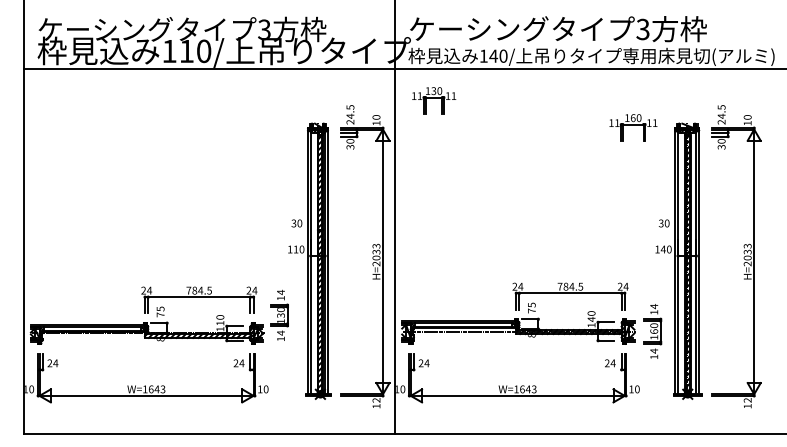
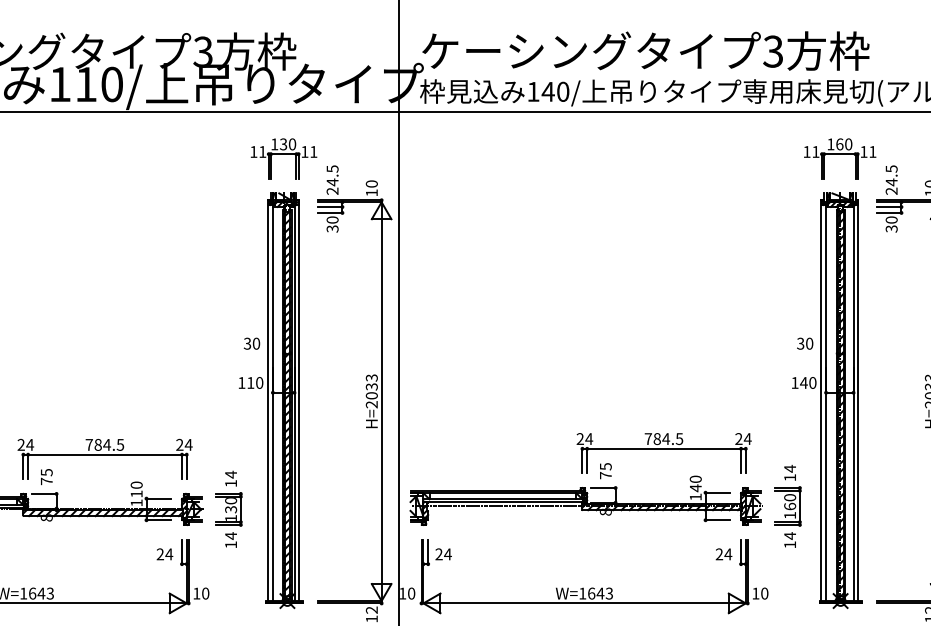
part: (434, 100) -> (284, 158), moved
part: (633, 127) -> (840, 158), moved
part: (279, 314) -> (228, 507), moved

